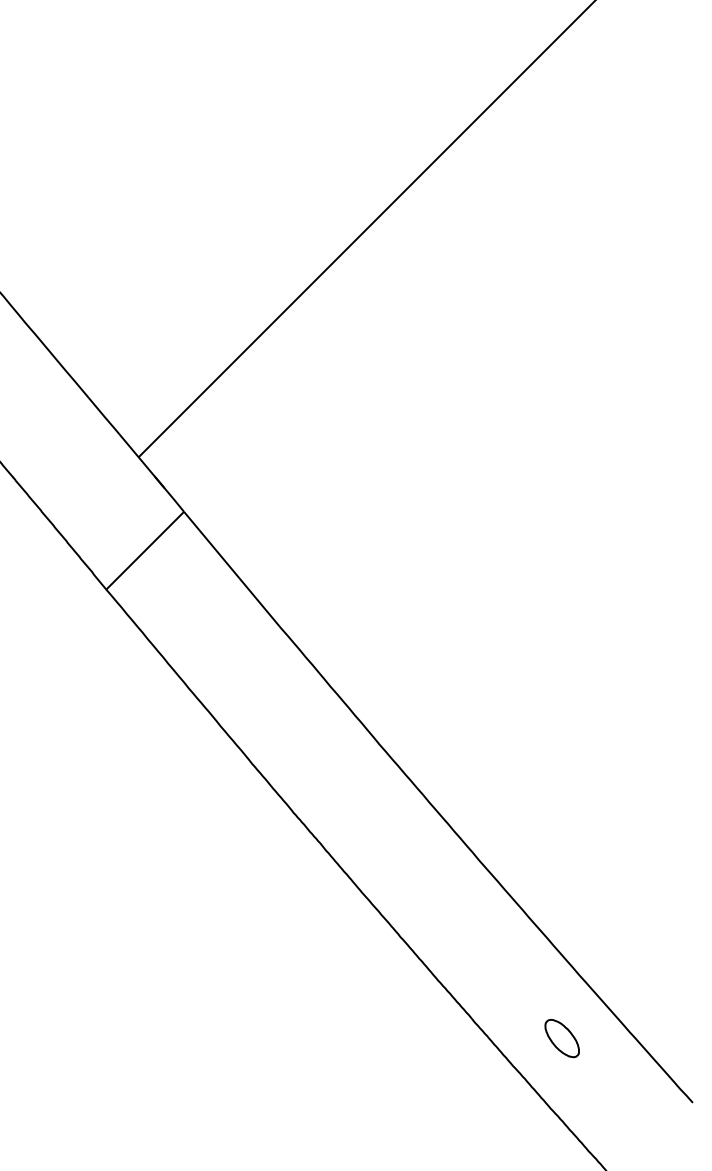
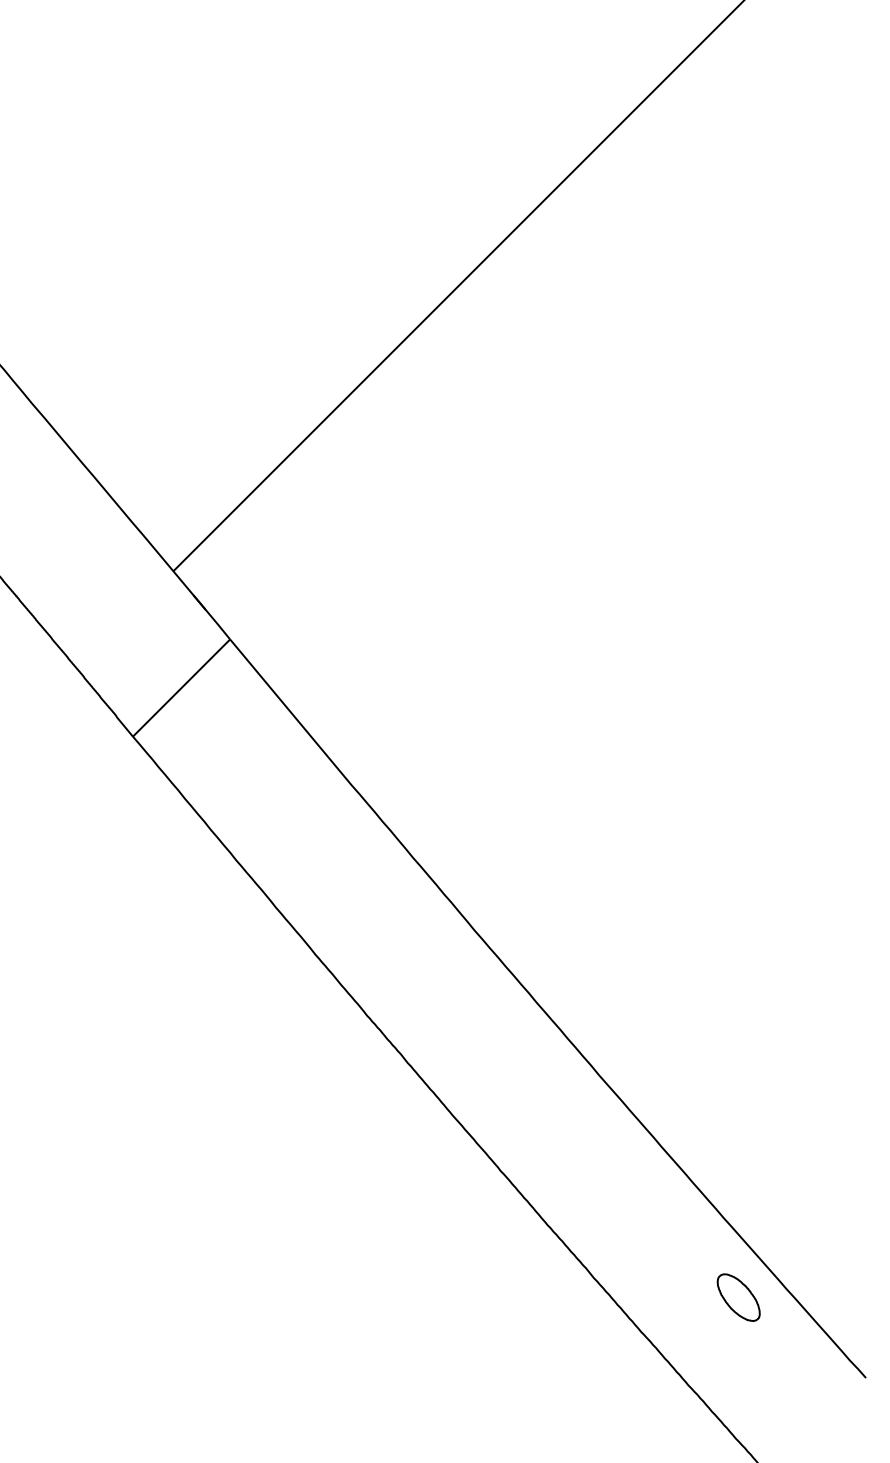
part: (562, 1038) -> (738, 1297), moved

